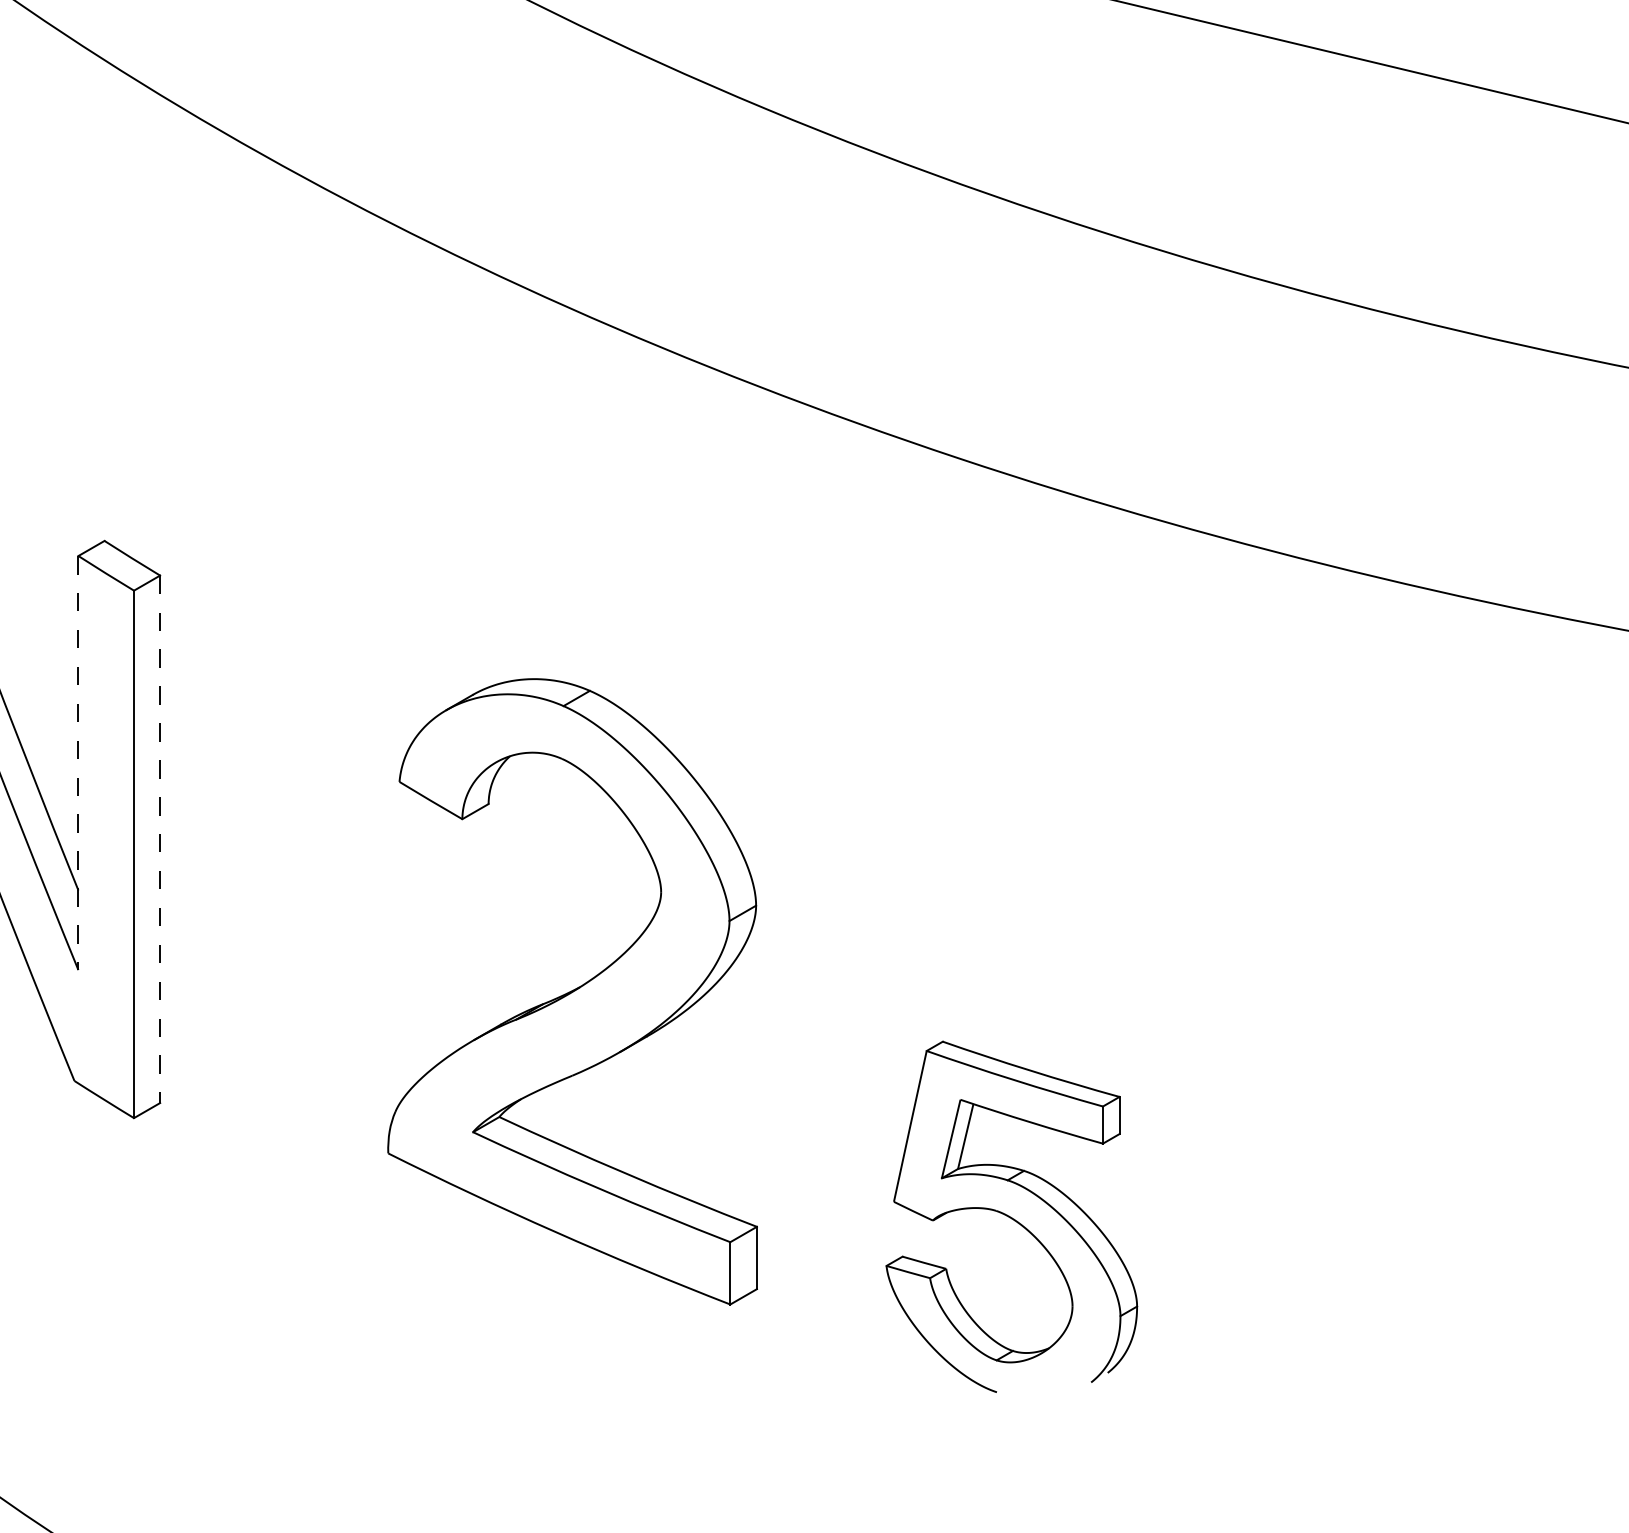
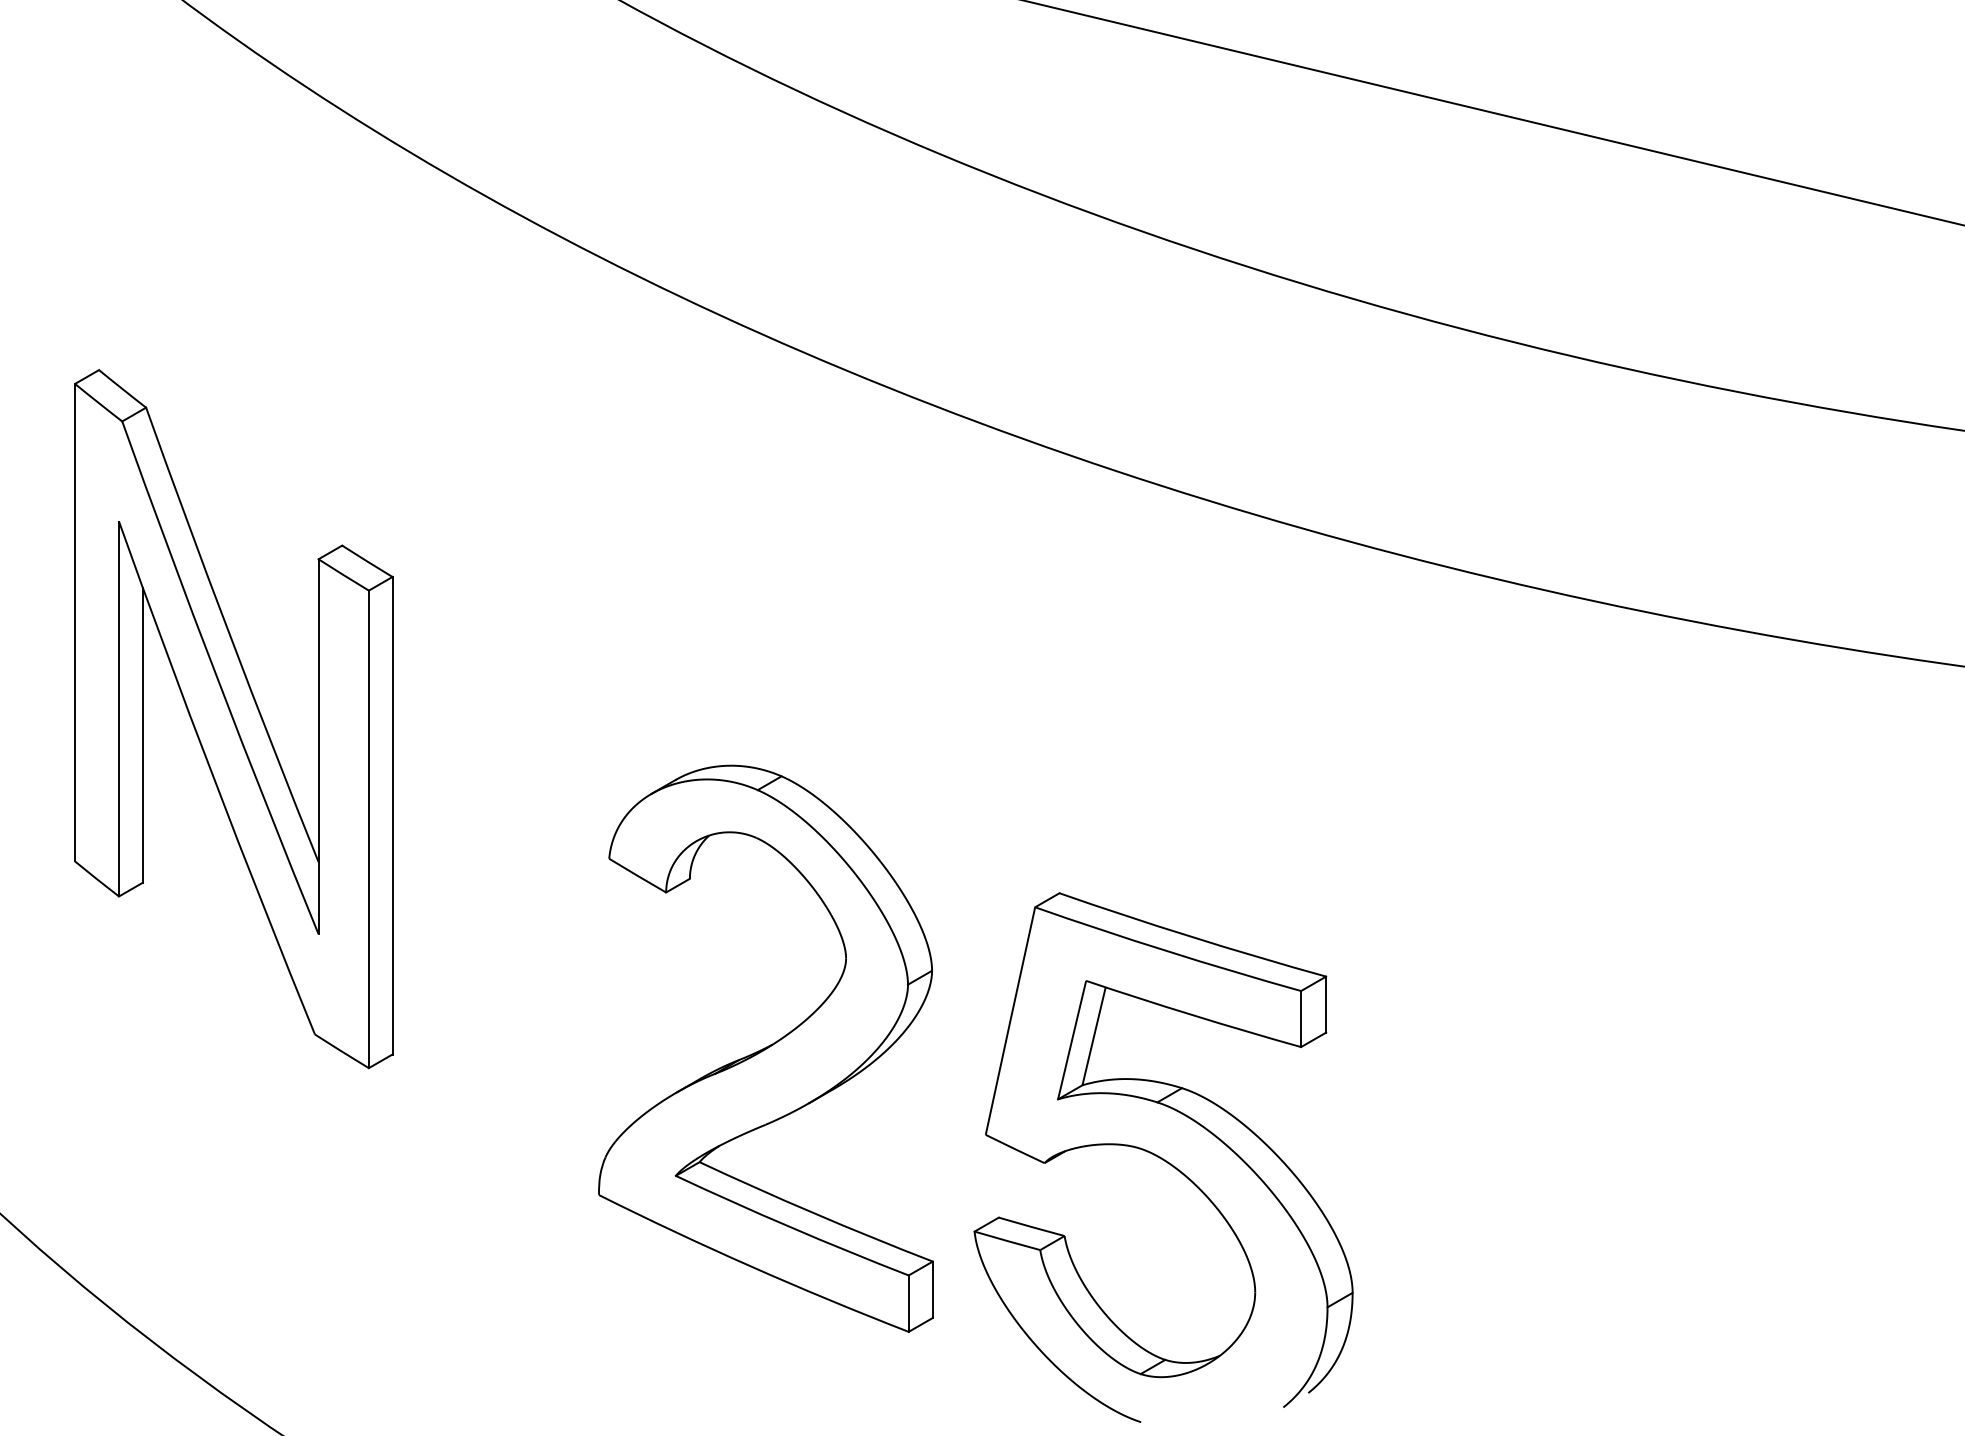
line: (78, 763) -> (318, 747), dashed -> solid
line: (160, 839) -> (392, 815), dashed -> solid
part: (572, 991) -> (765, 1048), moved
part: (1011, 1216) -> (1163, 1157), size x1.67

